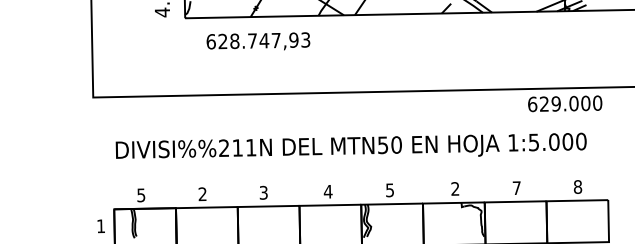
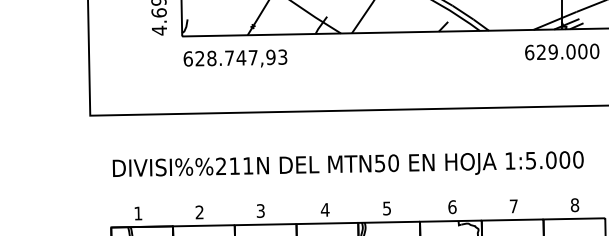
text: (258, 41) -> (235, 58), moved
text: (565, 103) -> (562, 51), moved
text: (455, 188) -> (452, 206), 2 -> 6
text: (141, 195) -> (138, 213), 5 -> 1

